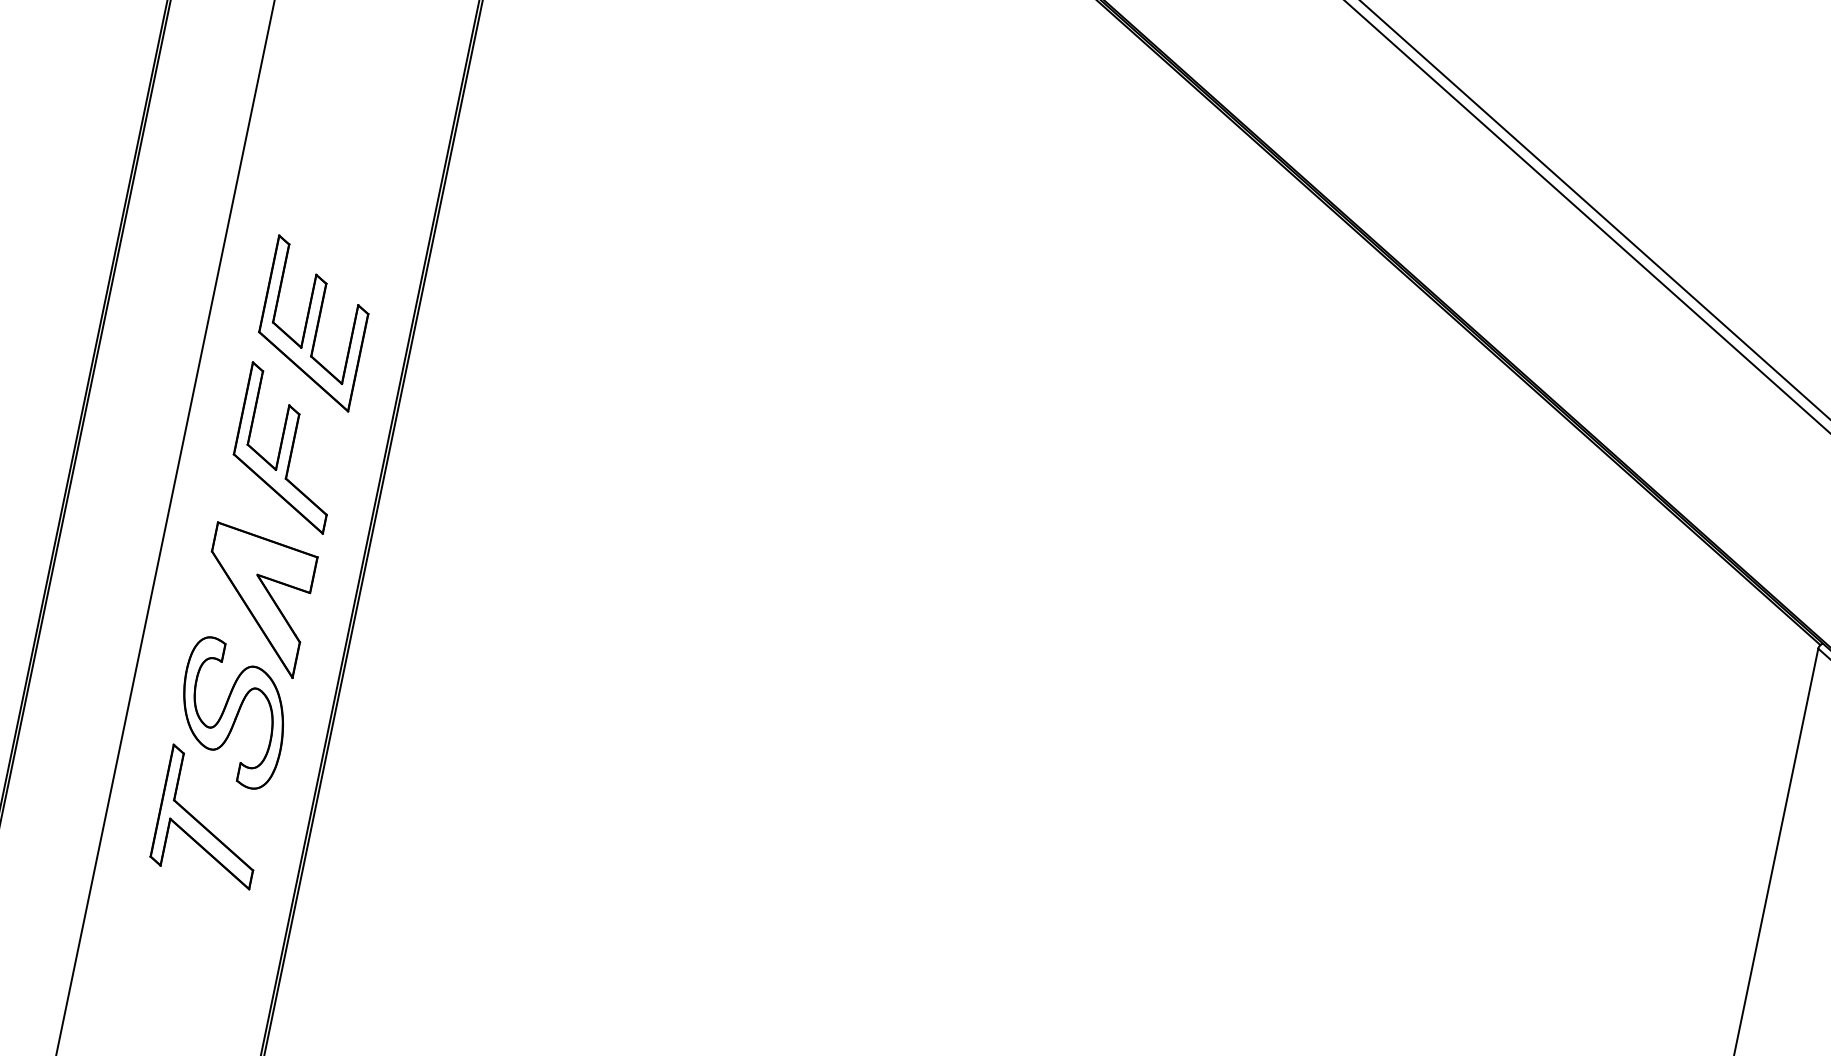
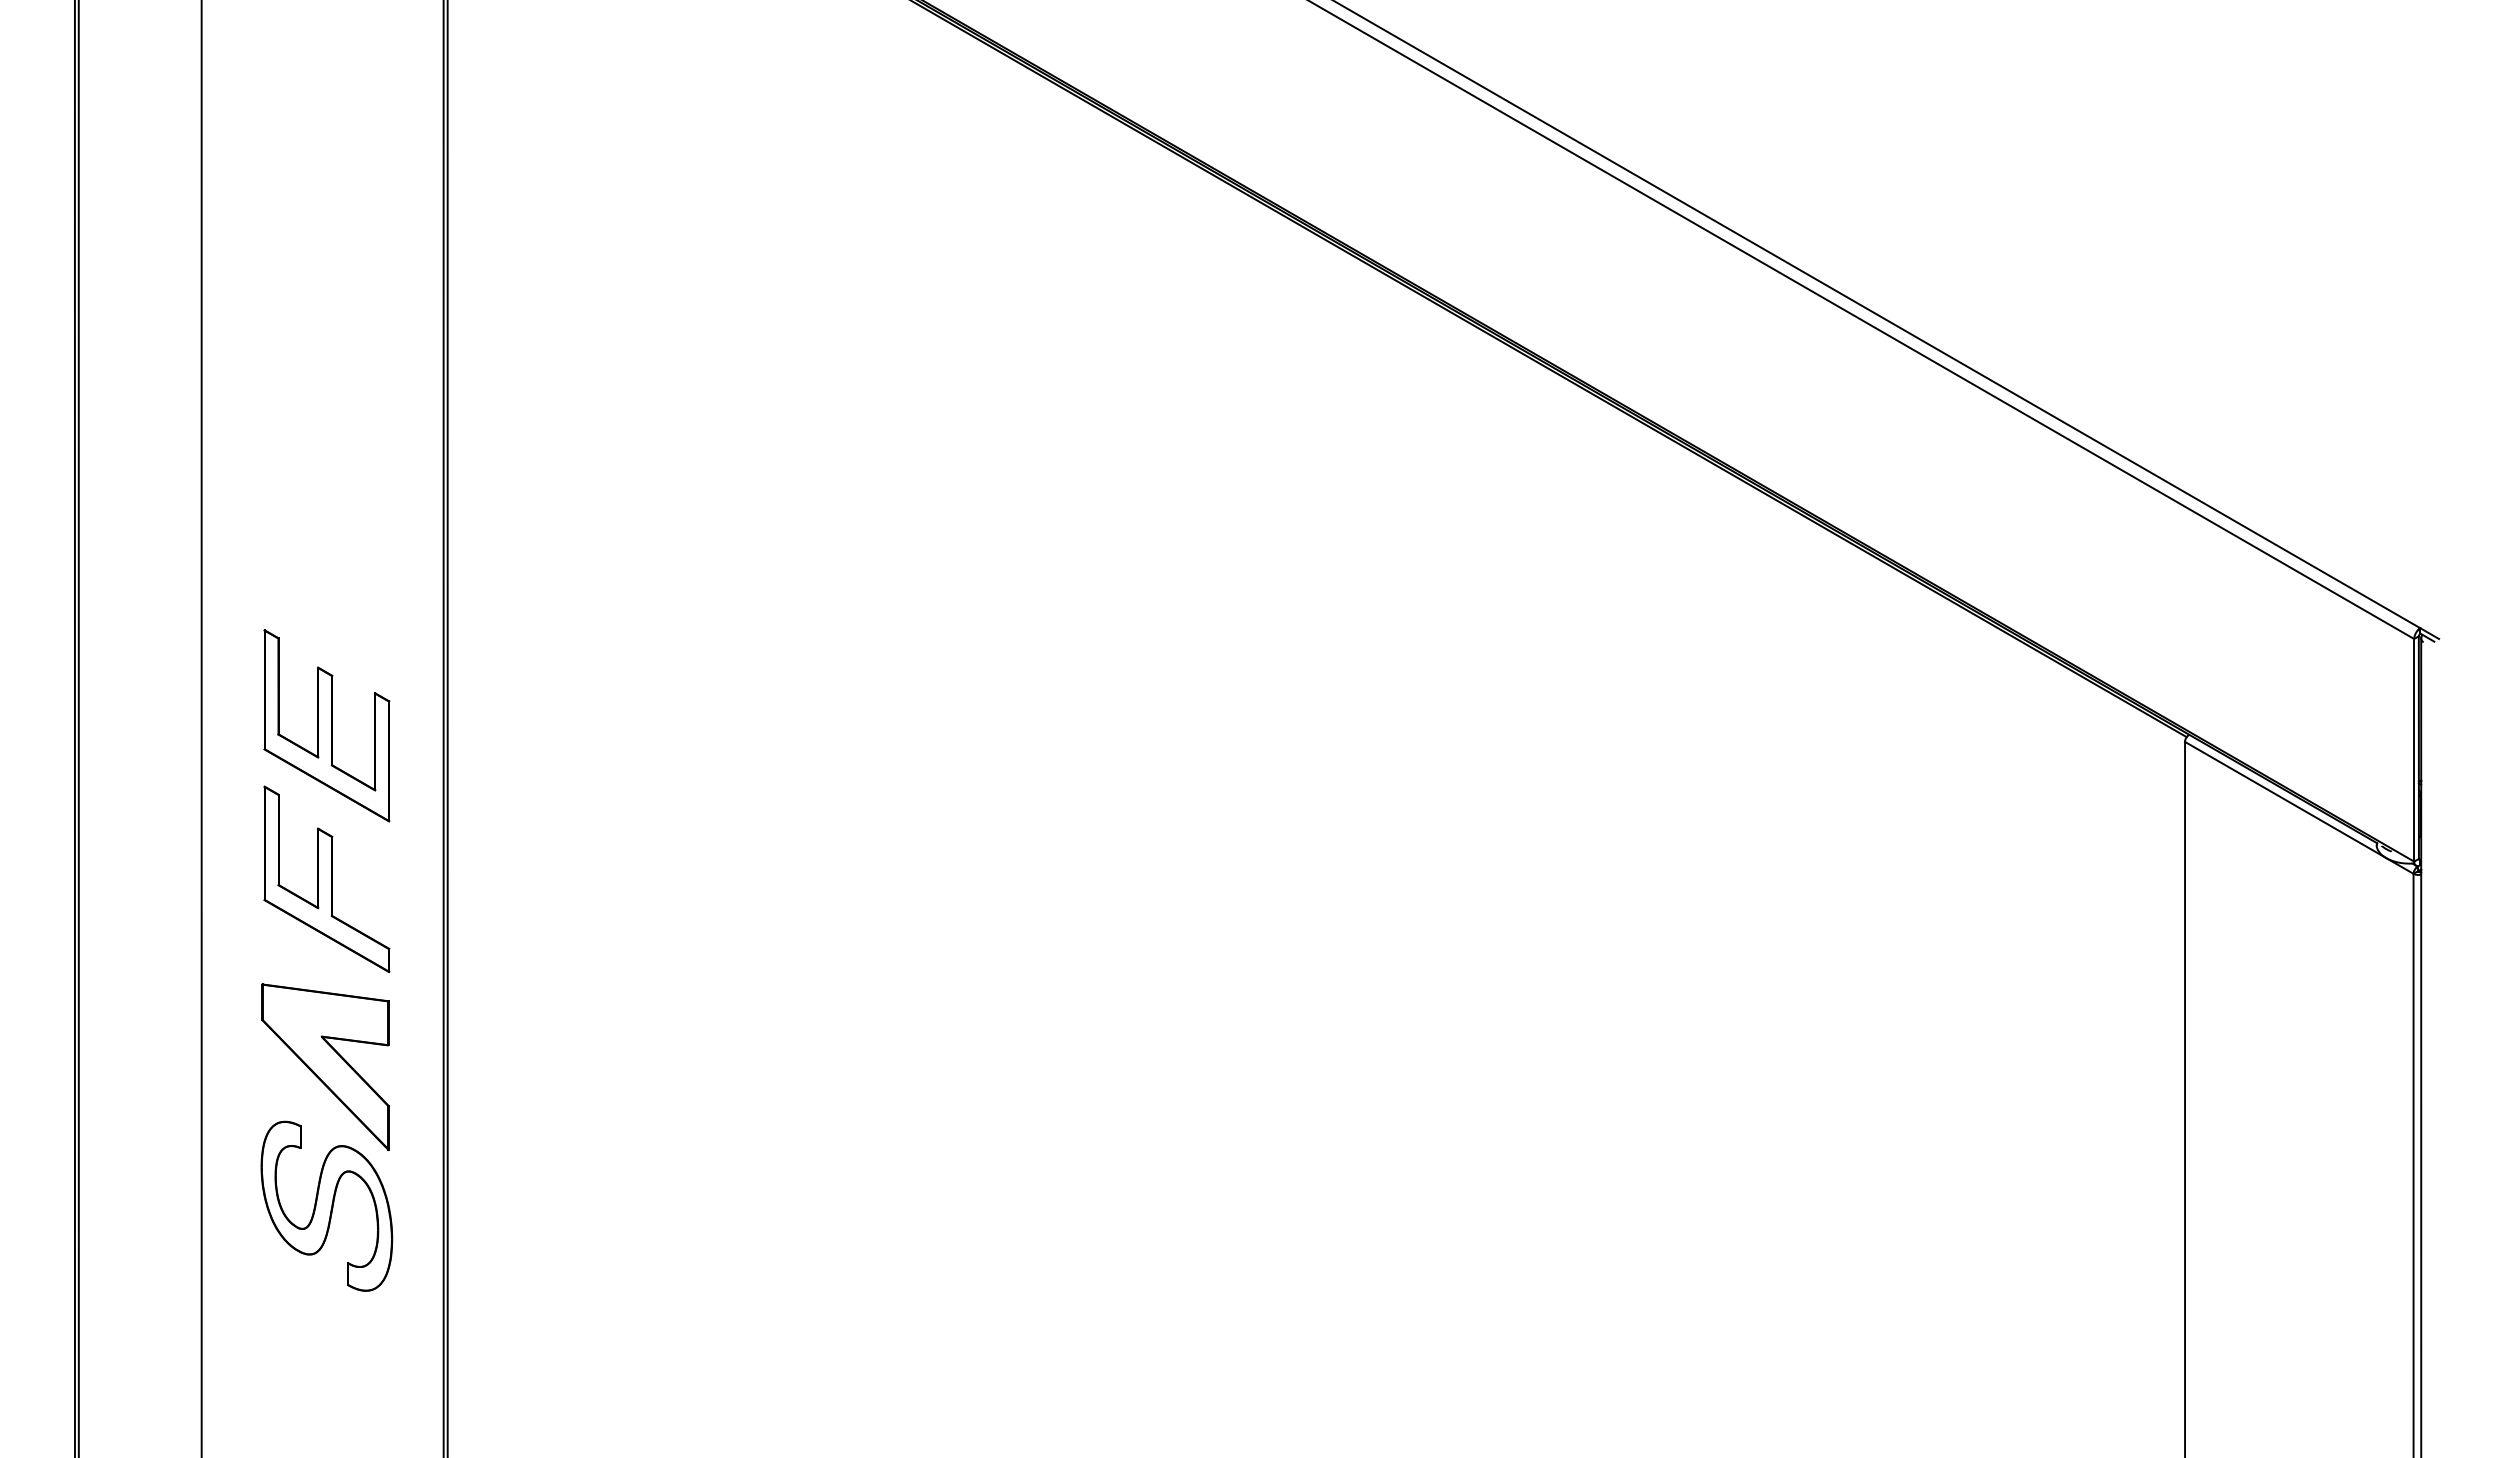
part: (203, 824) -> (319, 1345), removed

